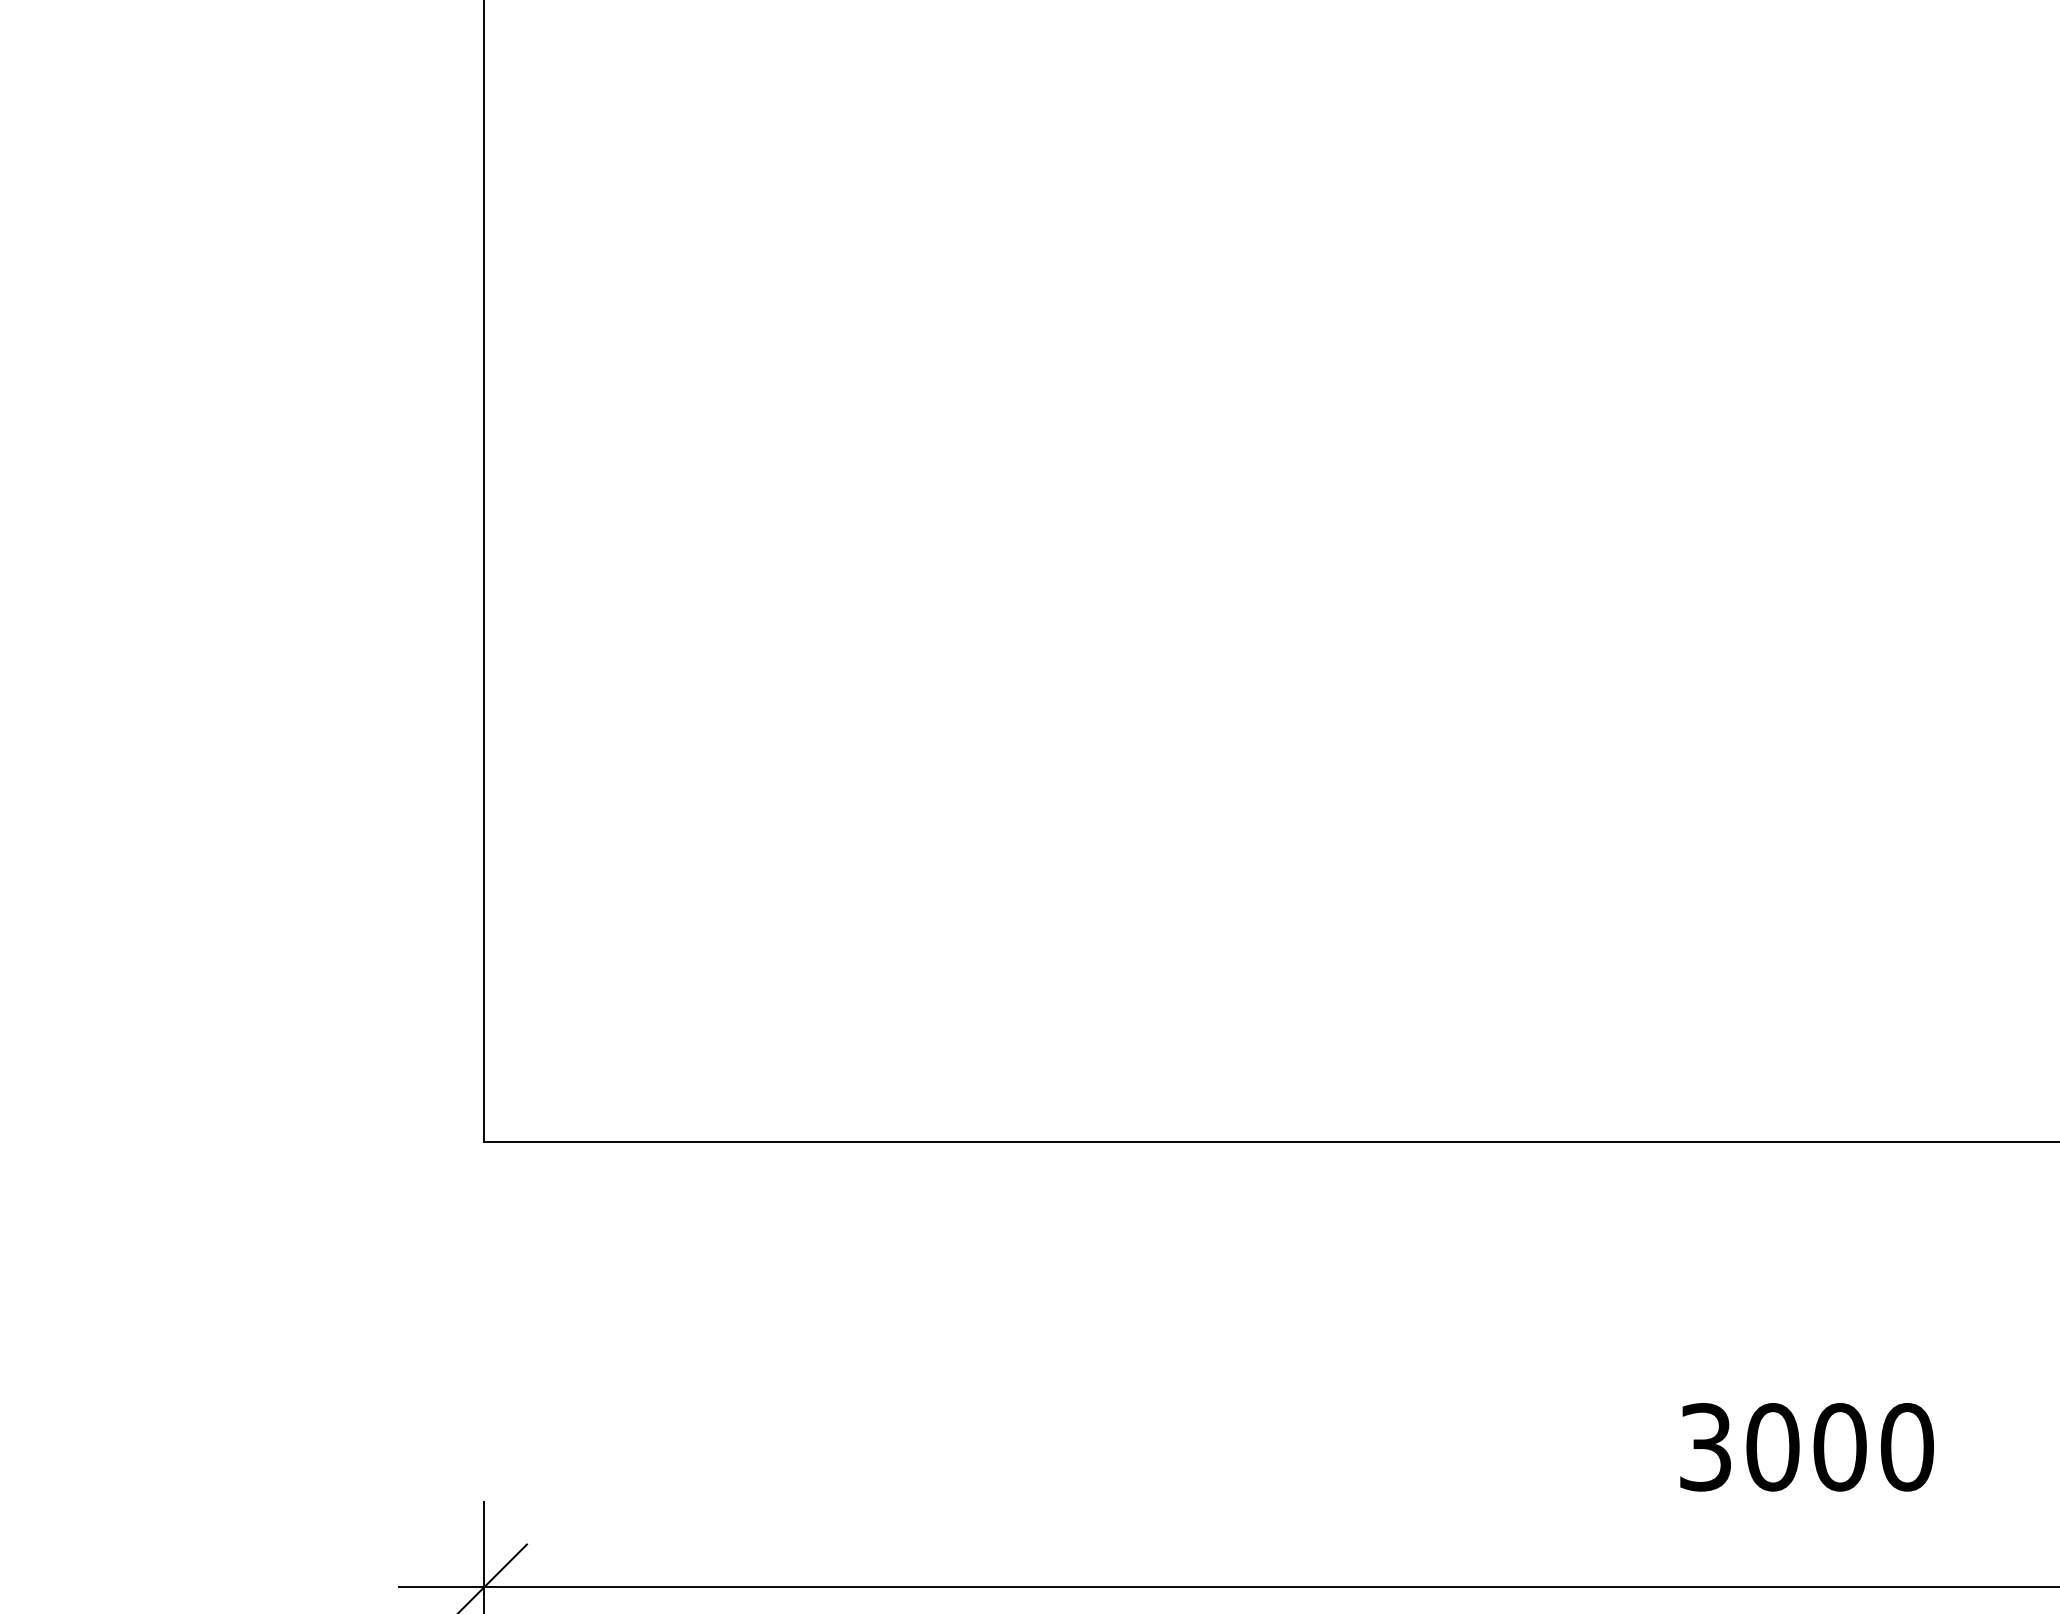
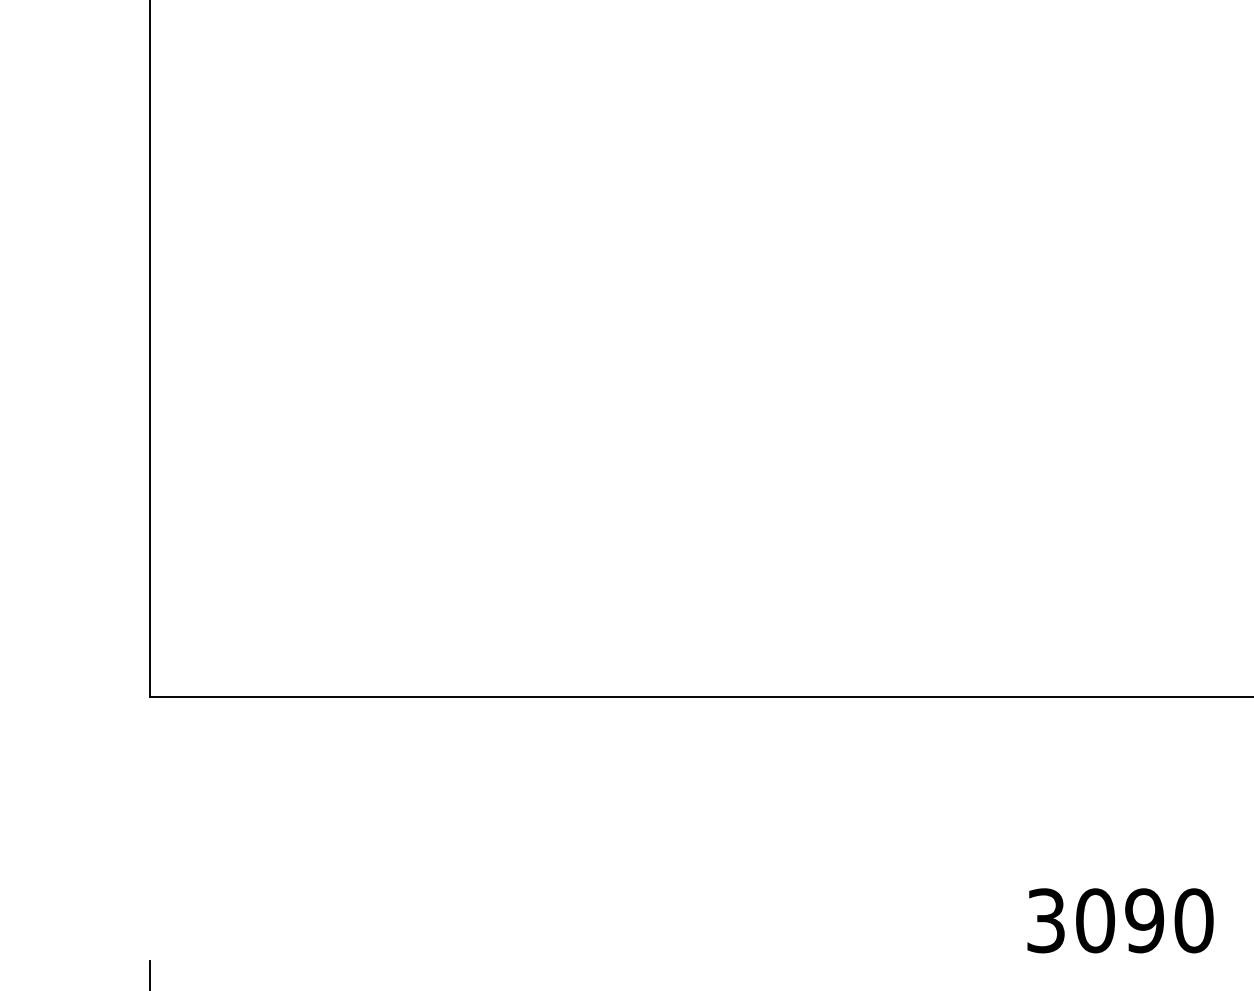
text: (1839, 1447) -> (1144, 920), 3000 -> 3090

